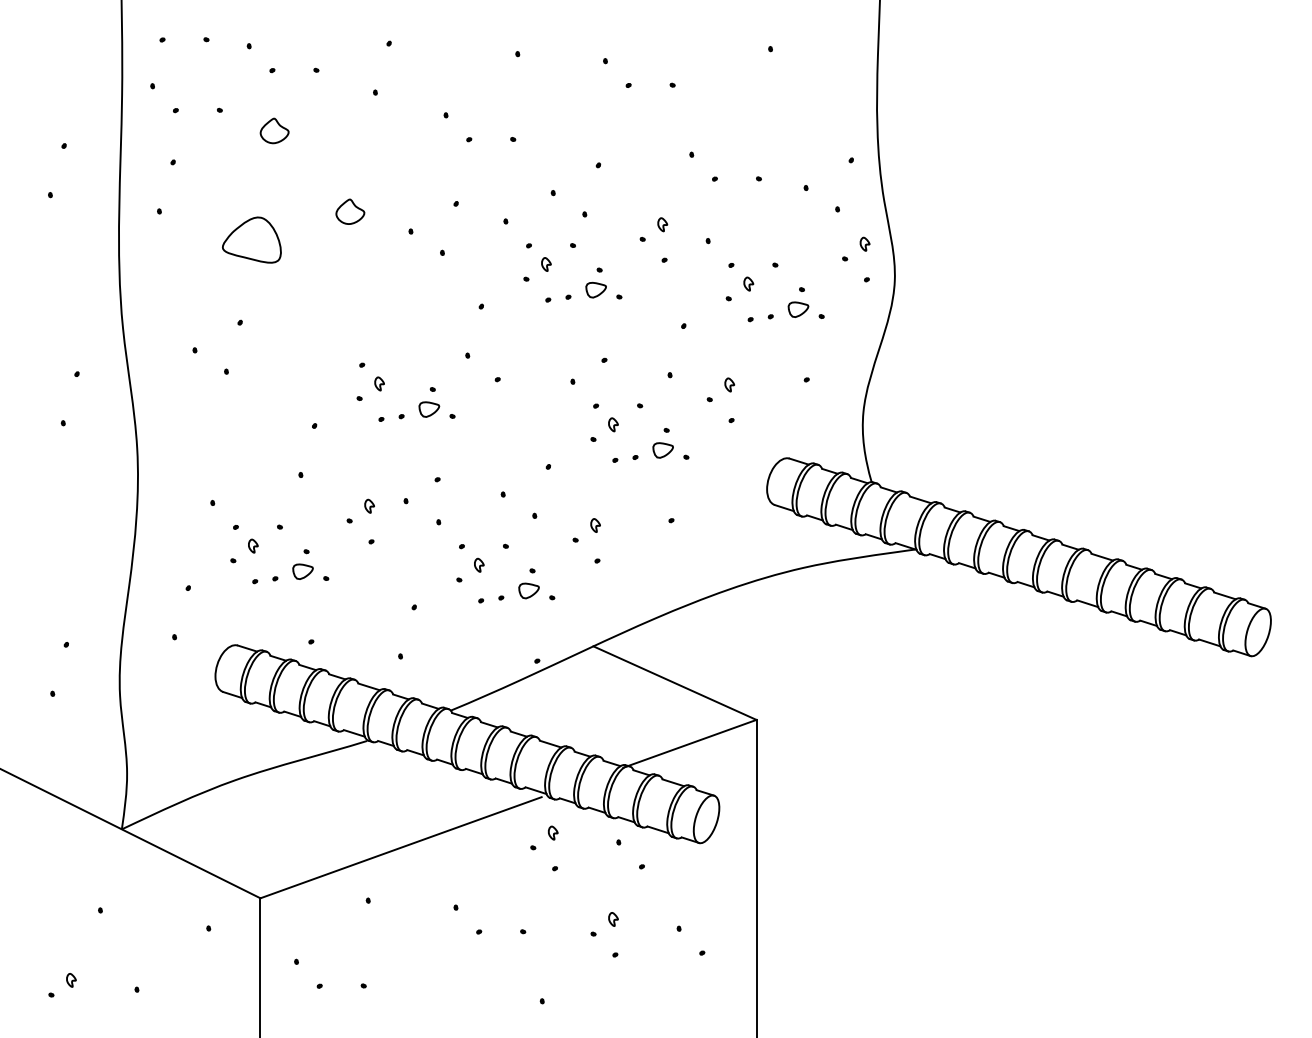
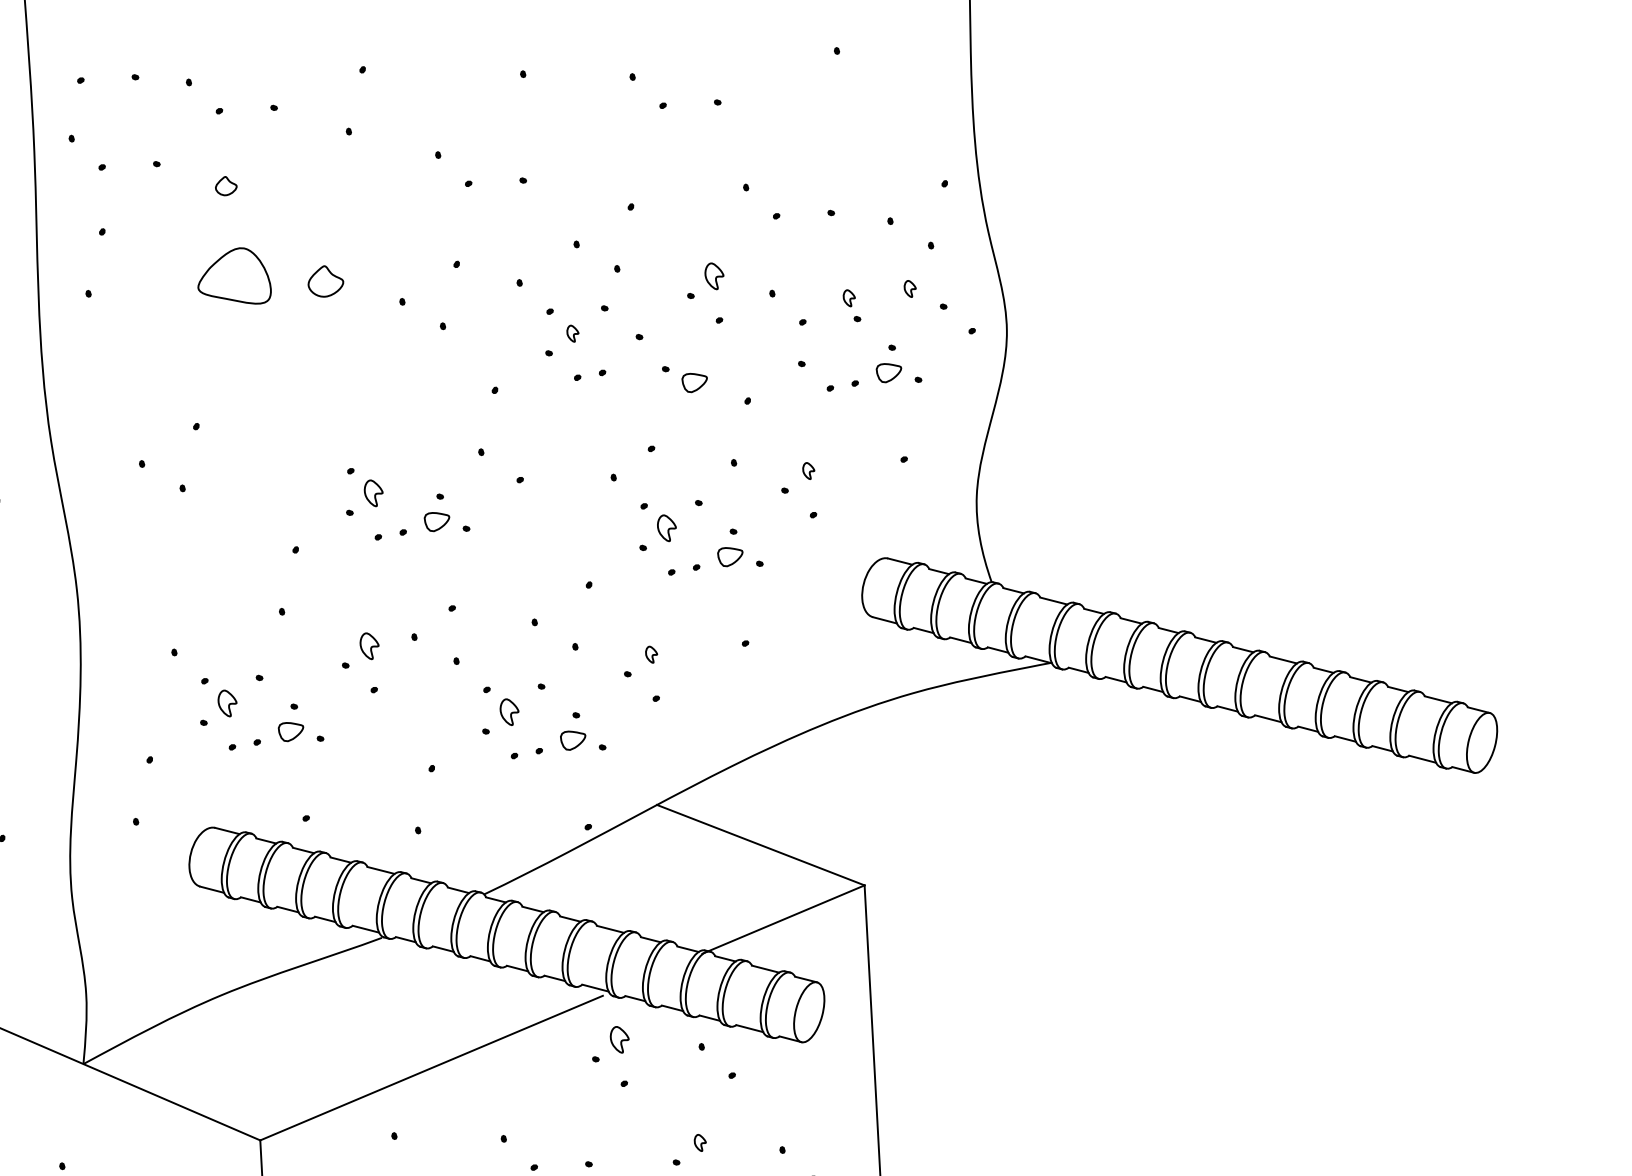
part: (274, 130) -> (226, 185), size x0.6
part: (662, 224) -> (714, 276), size x1.6
part: (251, 239) -> (233, 276), moved
part: (864, 243) -> (909, 288), moved
part: (748, 283) -> (848, 297), moved
part: (595, 289) -> (694, 381), moved
part: (379, 383) -> (373, 492), size x1.6
part: (613, 424) -> (667, 527), size x1.6
part: (369, 505) -> (369, 645), size x1.6
part: (253, 545) -> (227, 702), size x1.6
part: (479, 564) -> (509, 710), size x1.6
part: (552, 832) -> (618, 1039), size x1.6

